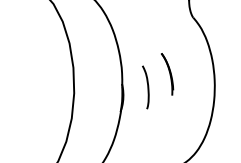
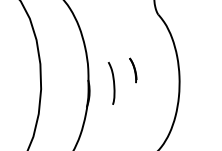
part: (167, 74) -> (133, 70), size x0.6

